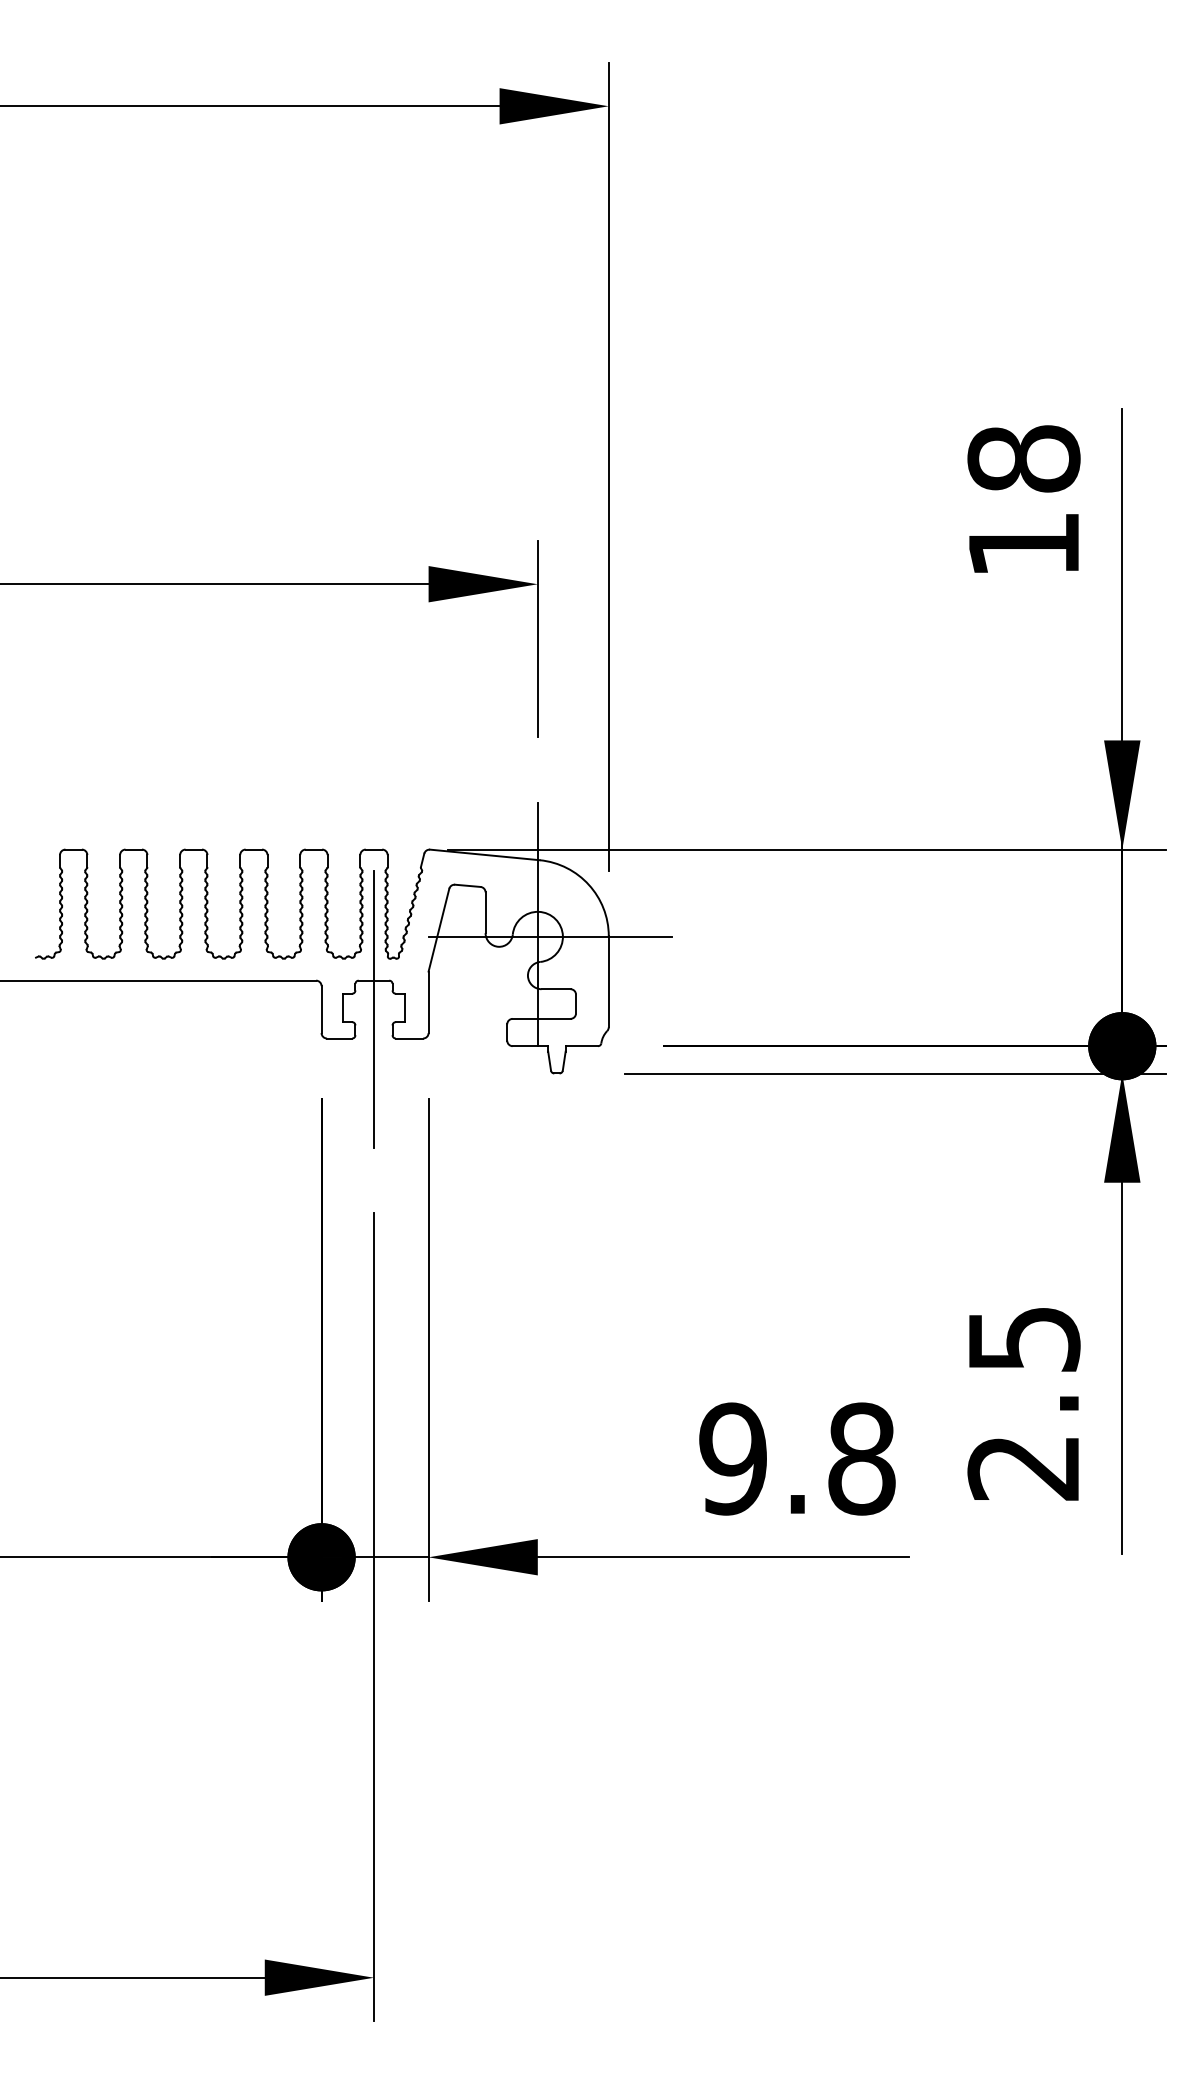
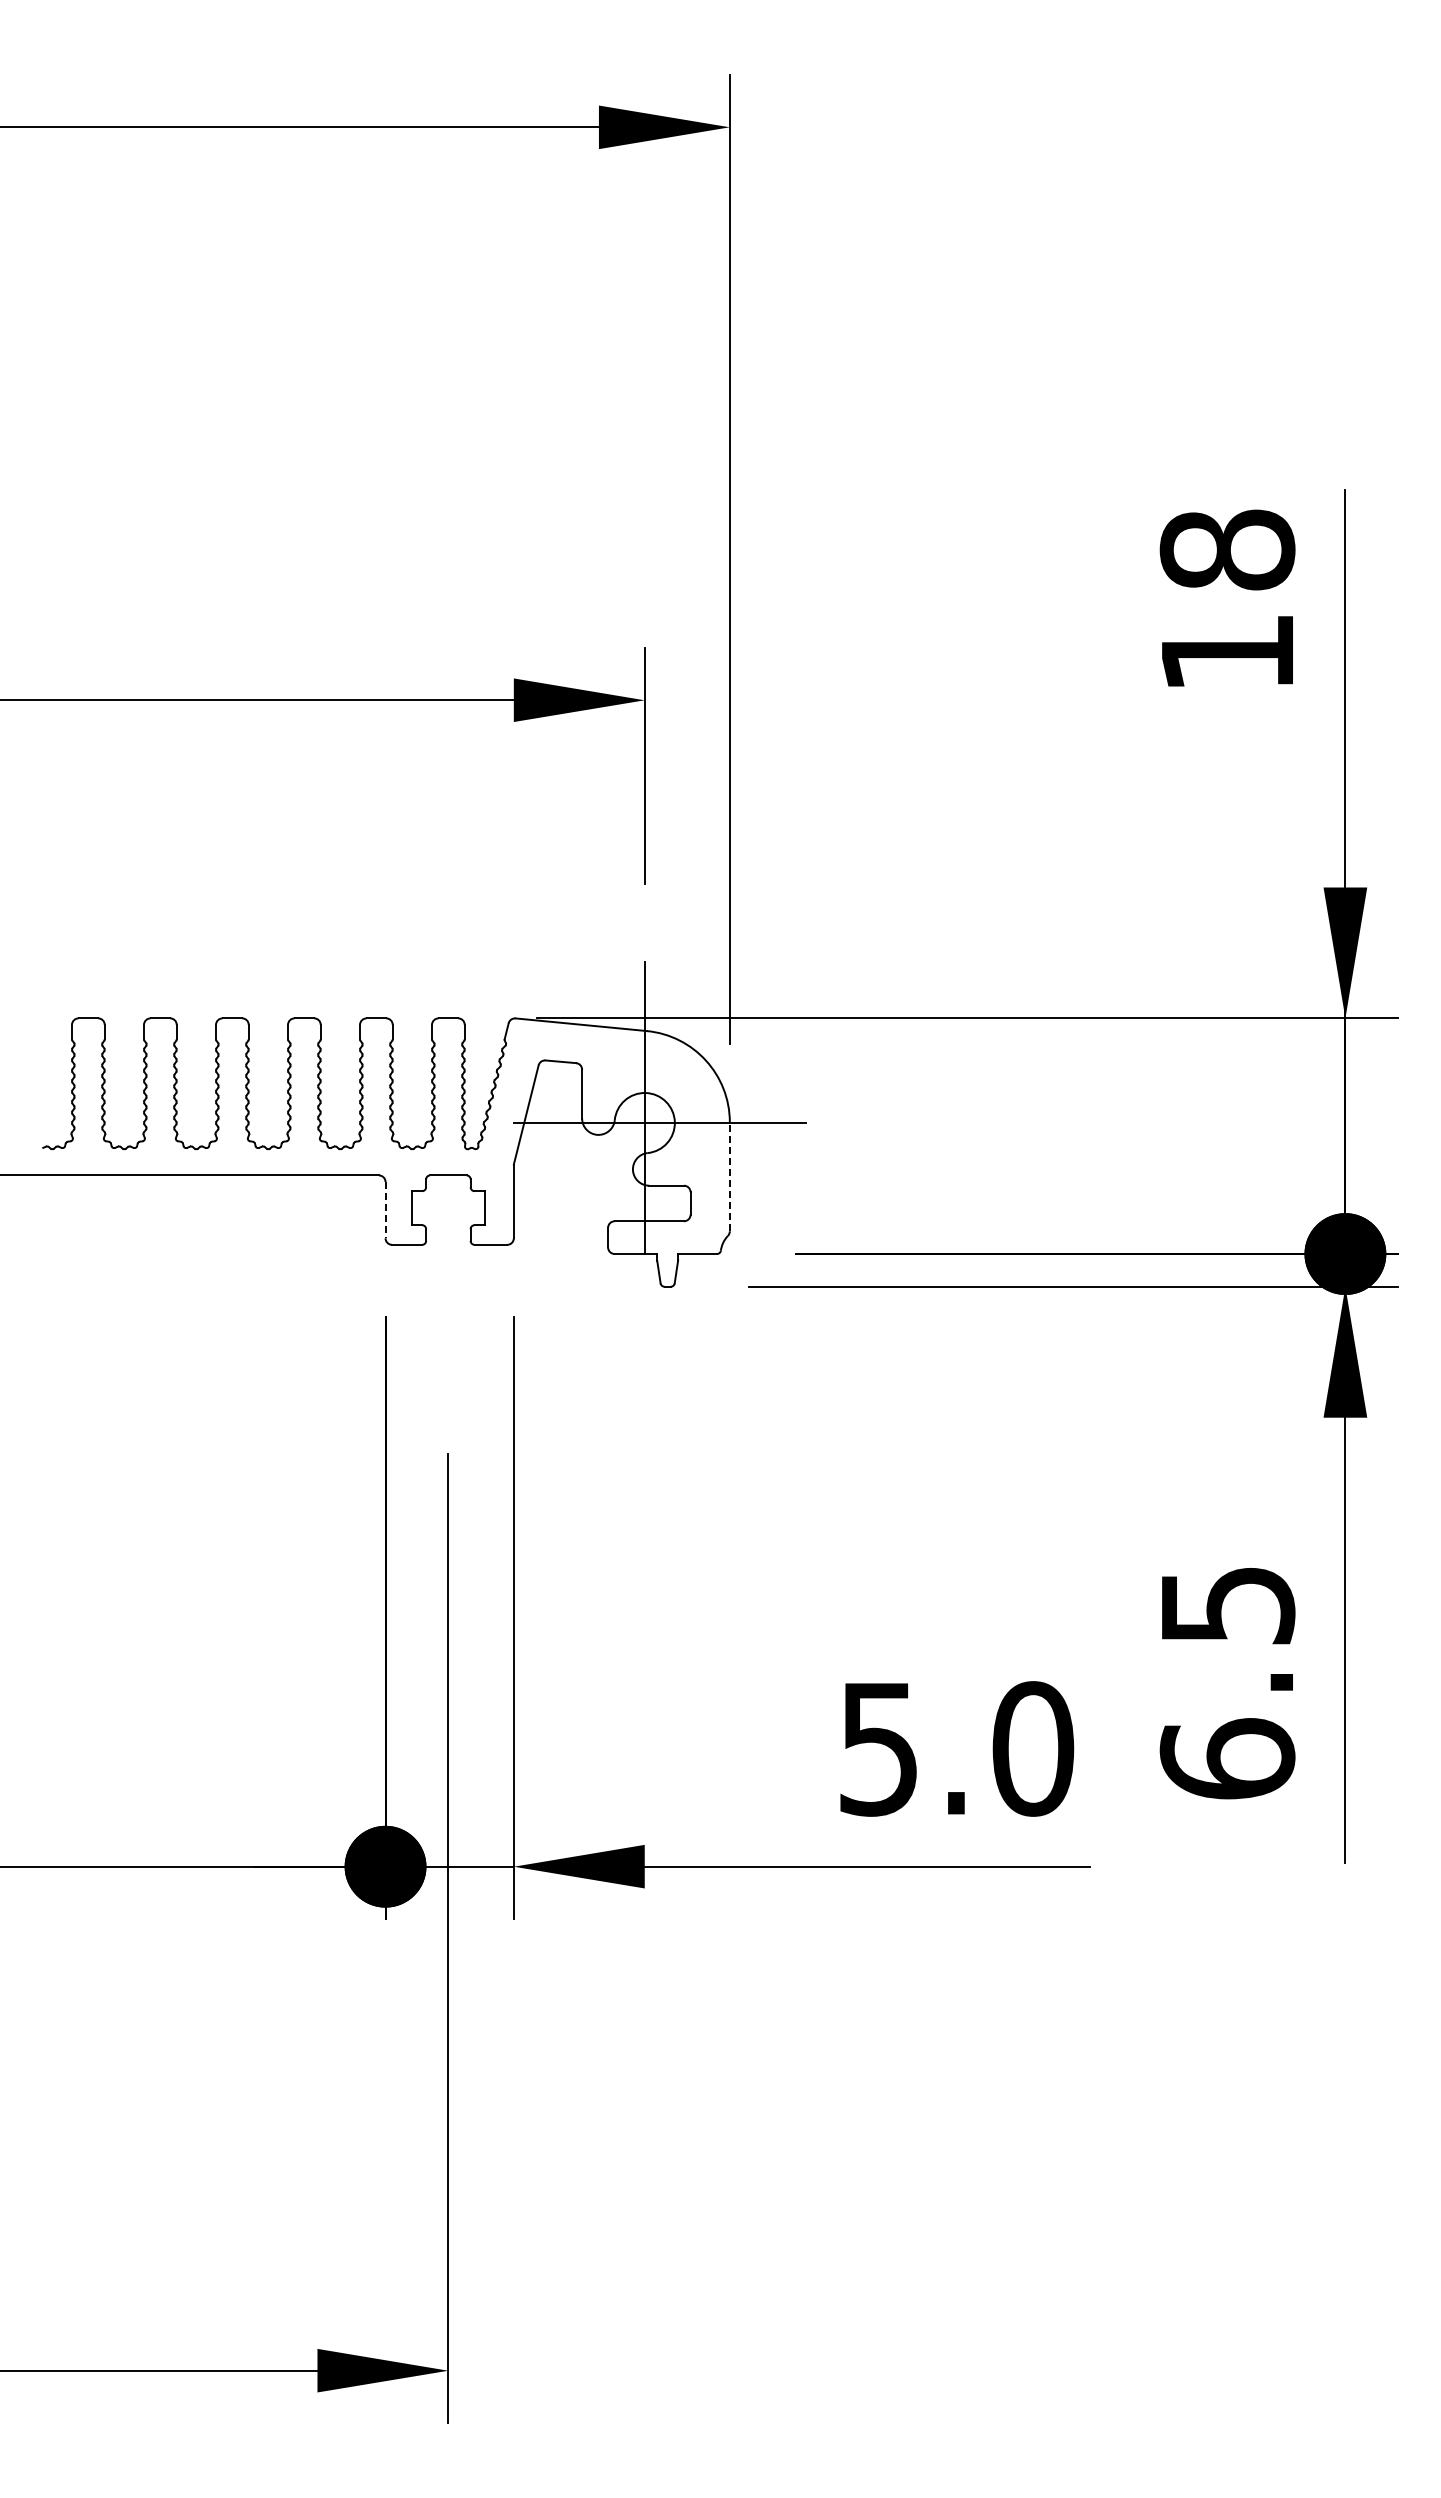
line: (608, 981) -> (729, 1176), solid -> dashed
line: (321, 1009) -> (385, 1210), solid -> dashed
line: (374, 1009) -> (448, 1209), removed
text: (797, 1458) -> (956, 1748), 9.8 -> 5.0
text: (1023, 1467) -> (1227, 1758), 2.5 -> 6.5

